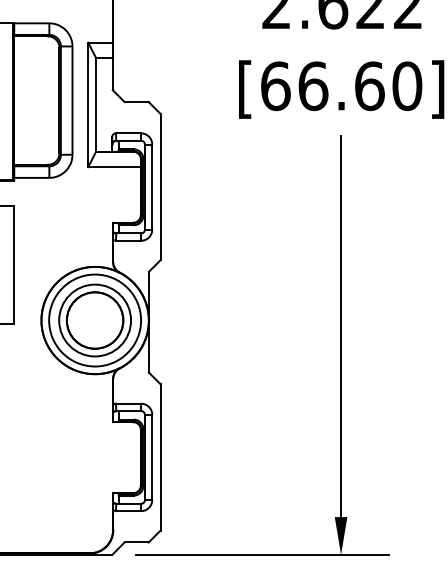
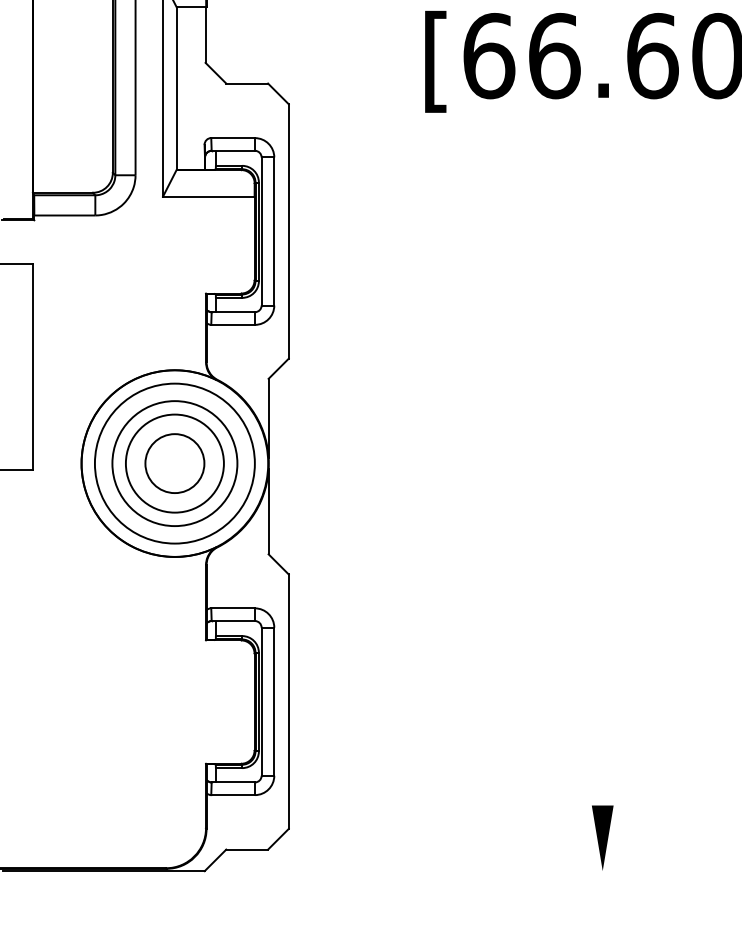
circle: (94, 320) -> (173, 463), size x0.6
line: (341, 326) -> (603, 473), removed
line: (262, 554) -> (466, 870), removed

